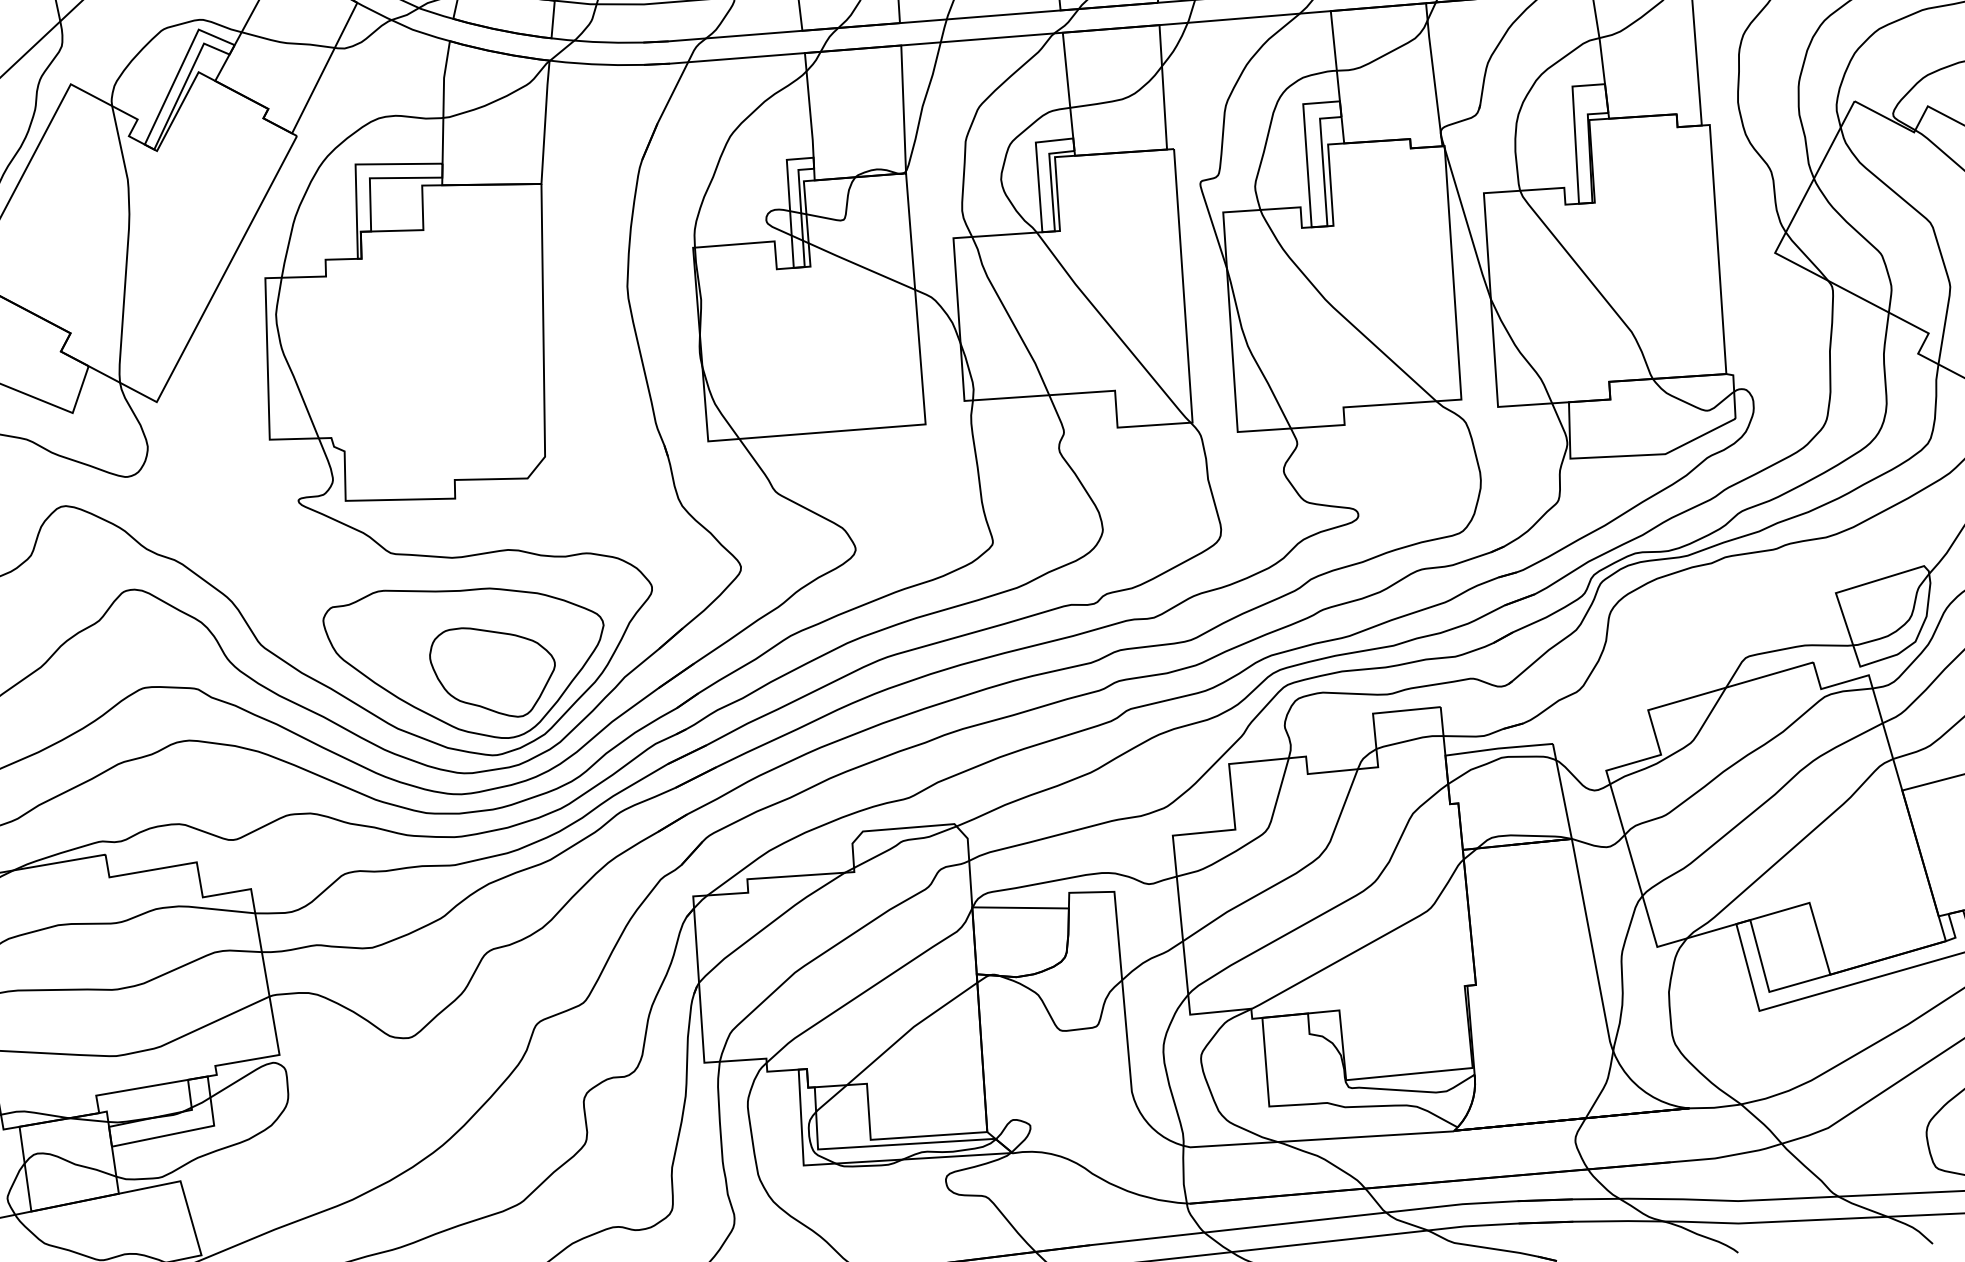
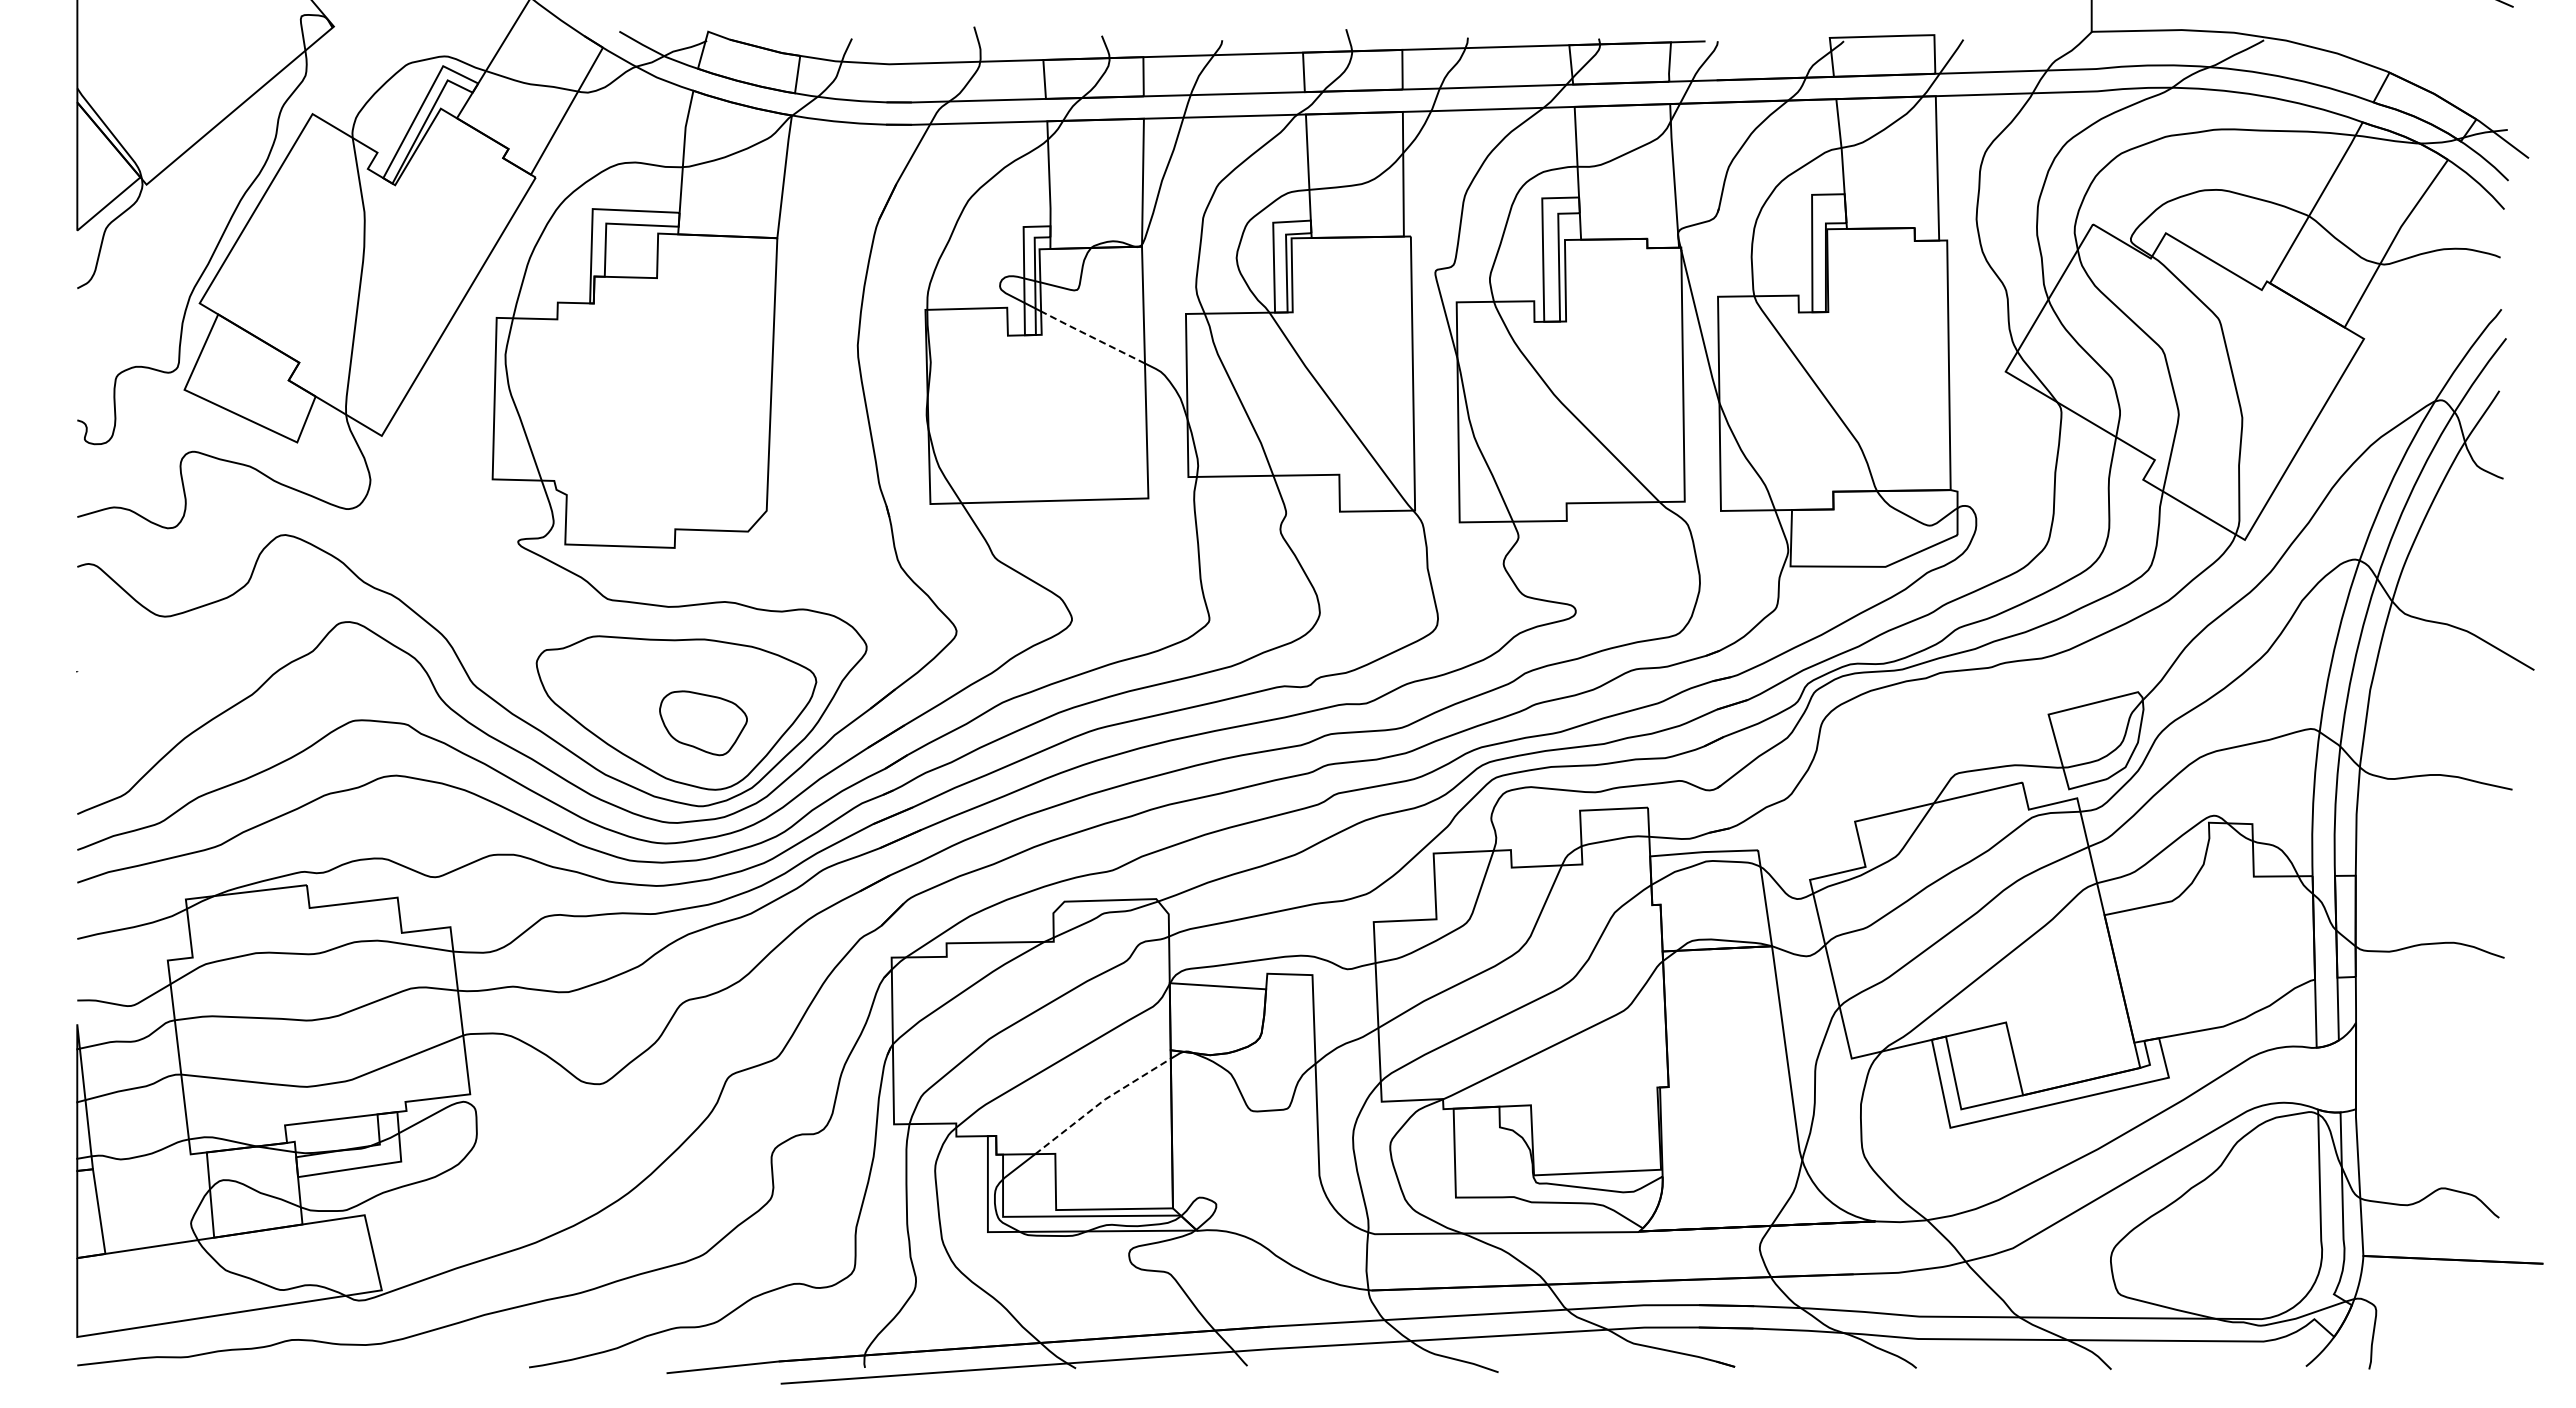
line: (861, 266) -> (1092, 337), solid -> dashed
part: (493, 671) -> (703, 722), size x0.7
line: (910, 1030) -> (1101, 1102), solid -> dashed

